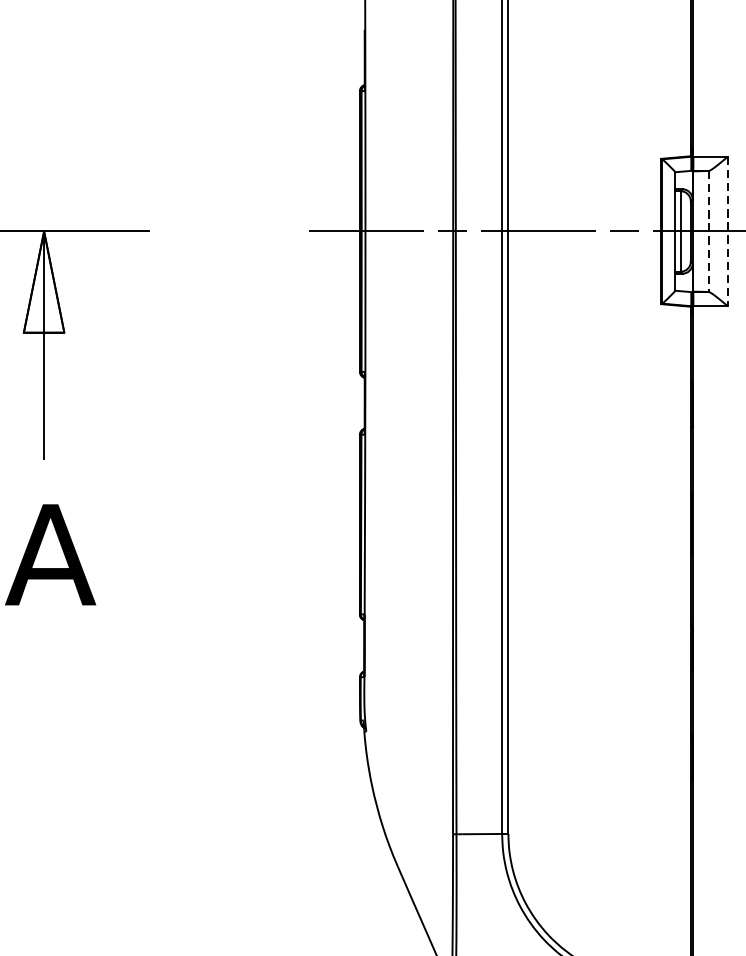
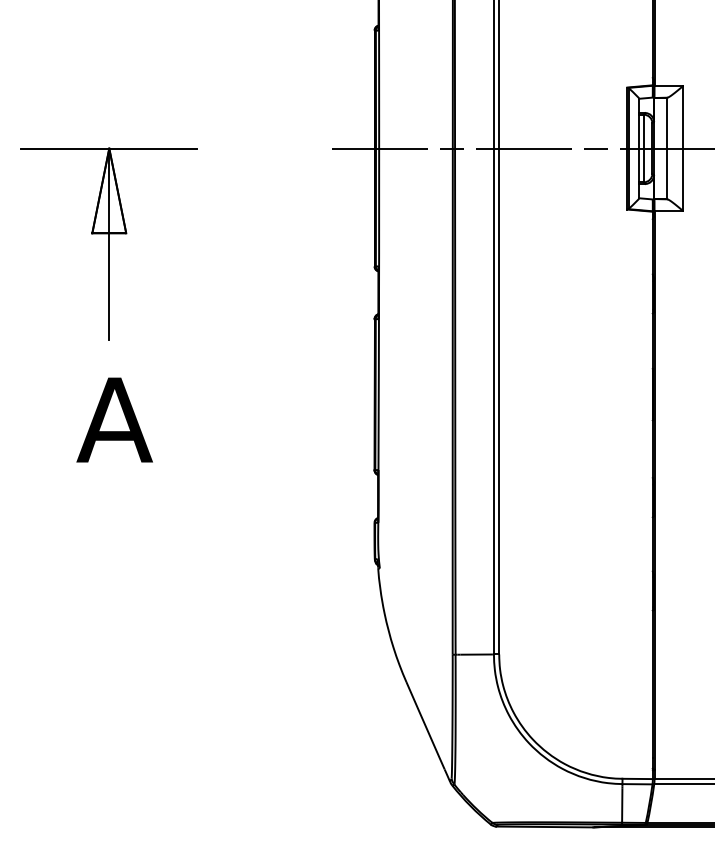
line: (708, 231) -> (667, 148), dashed -> solid
line: (727, 231) -> (683, 148), dashed -> solid

